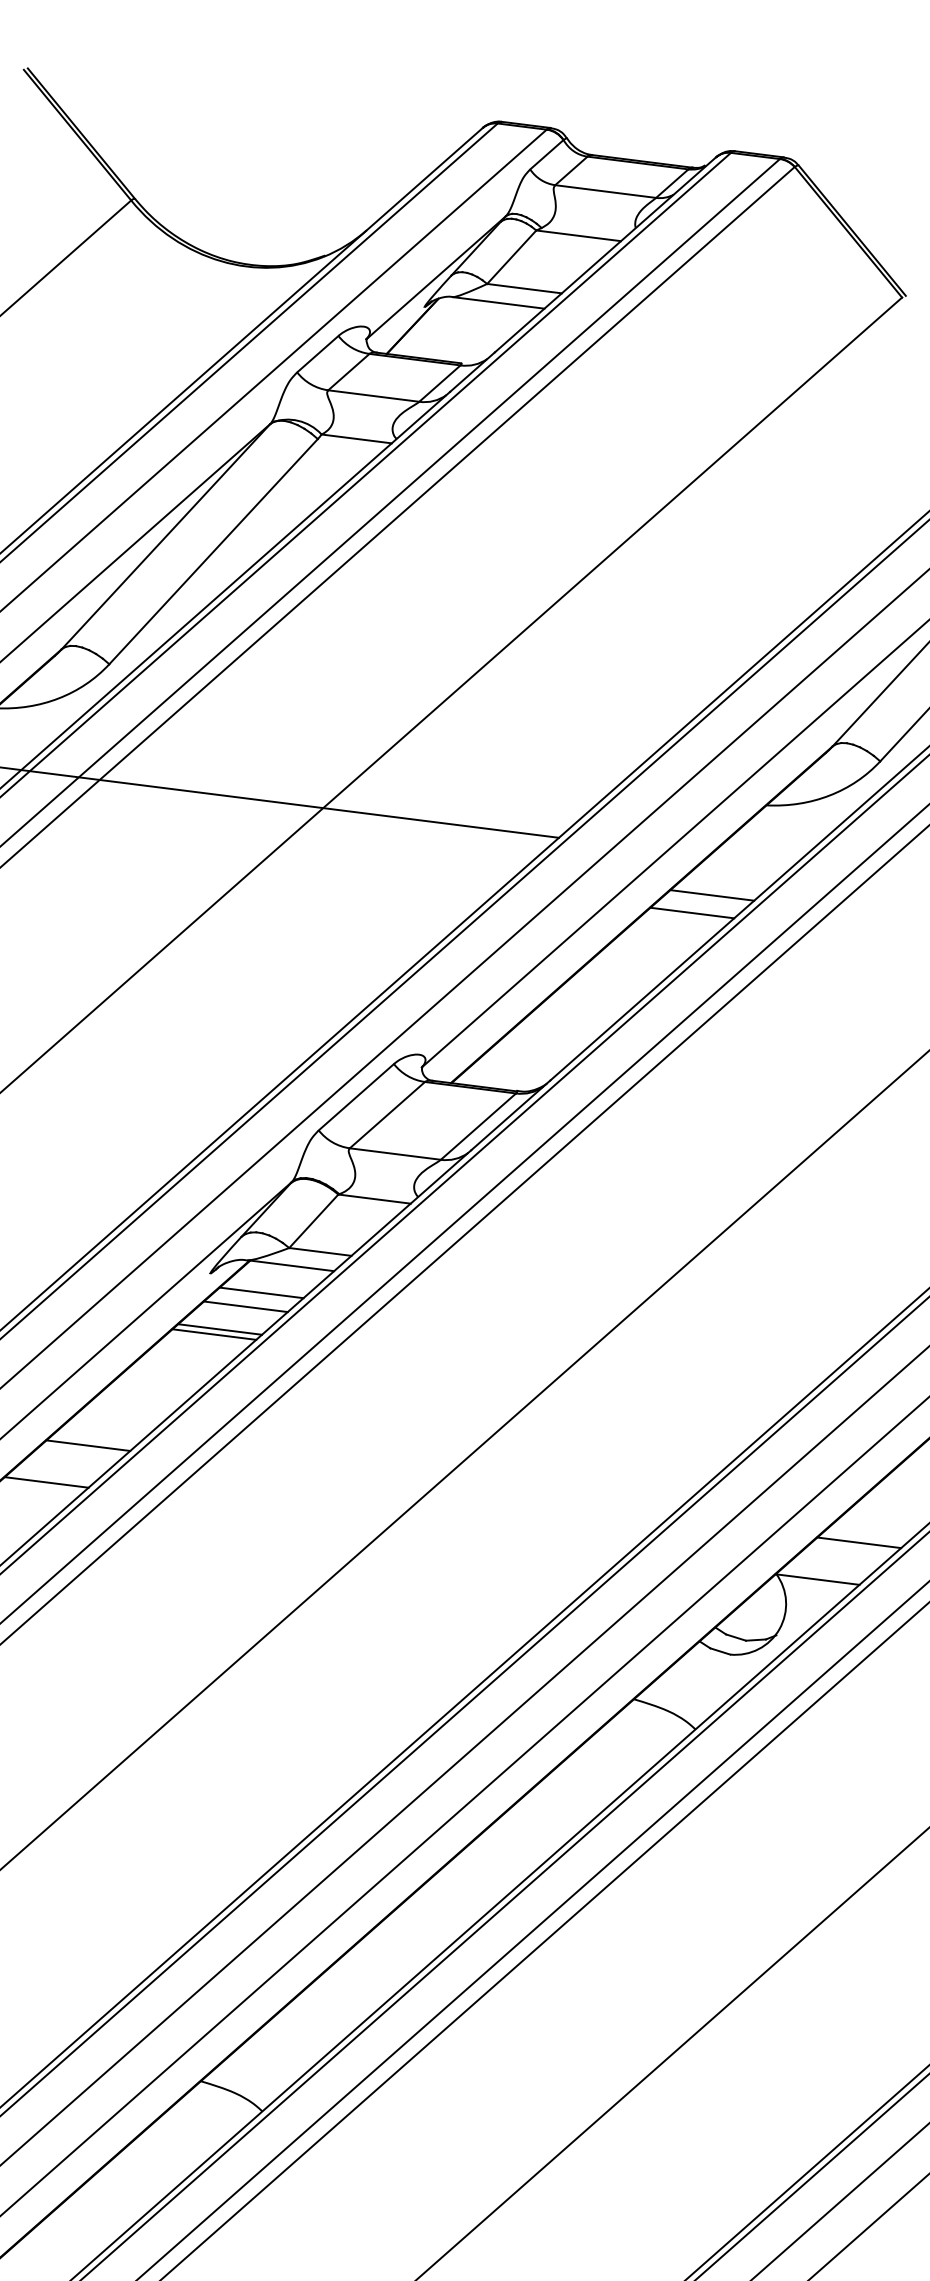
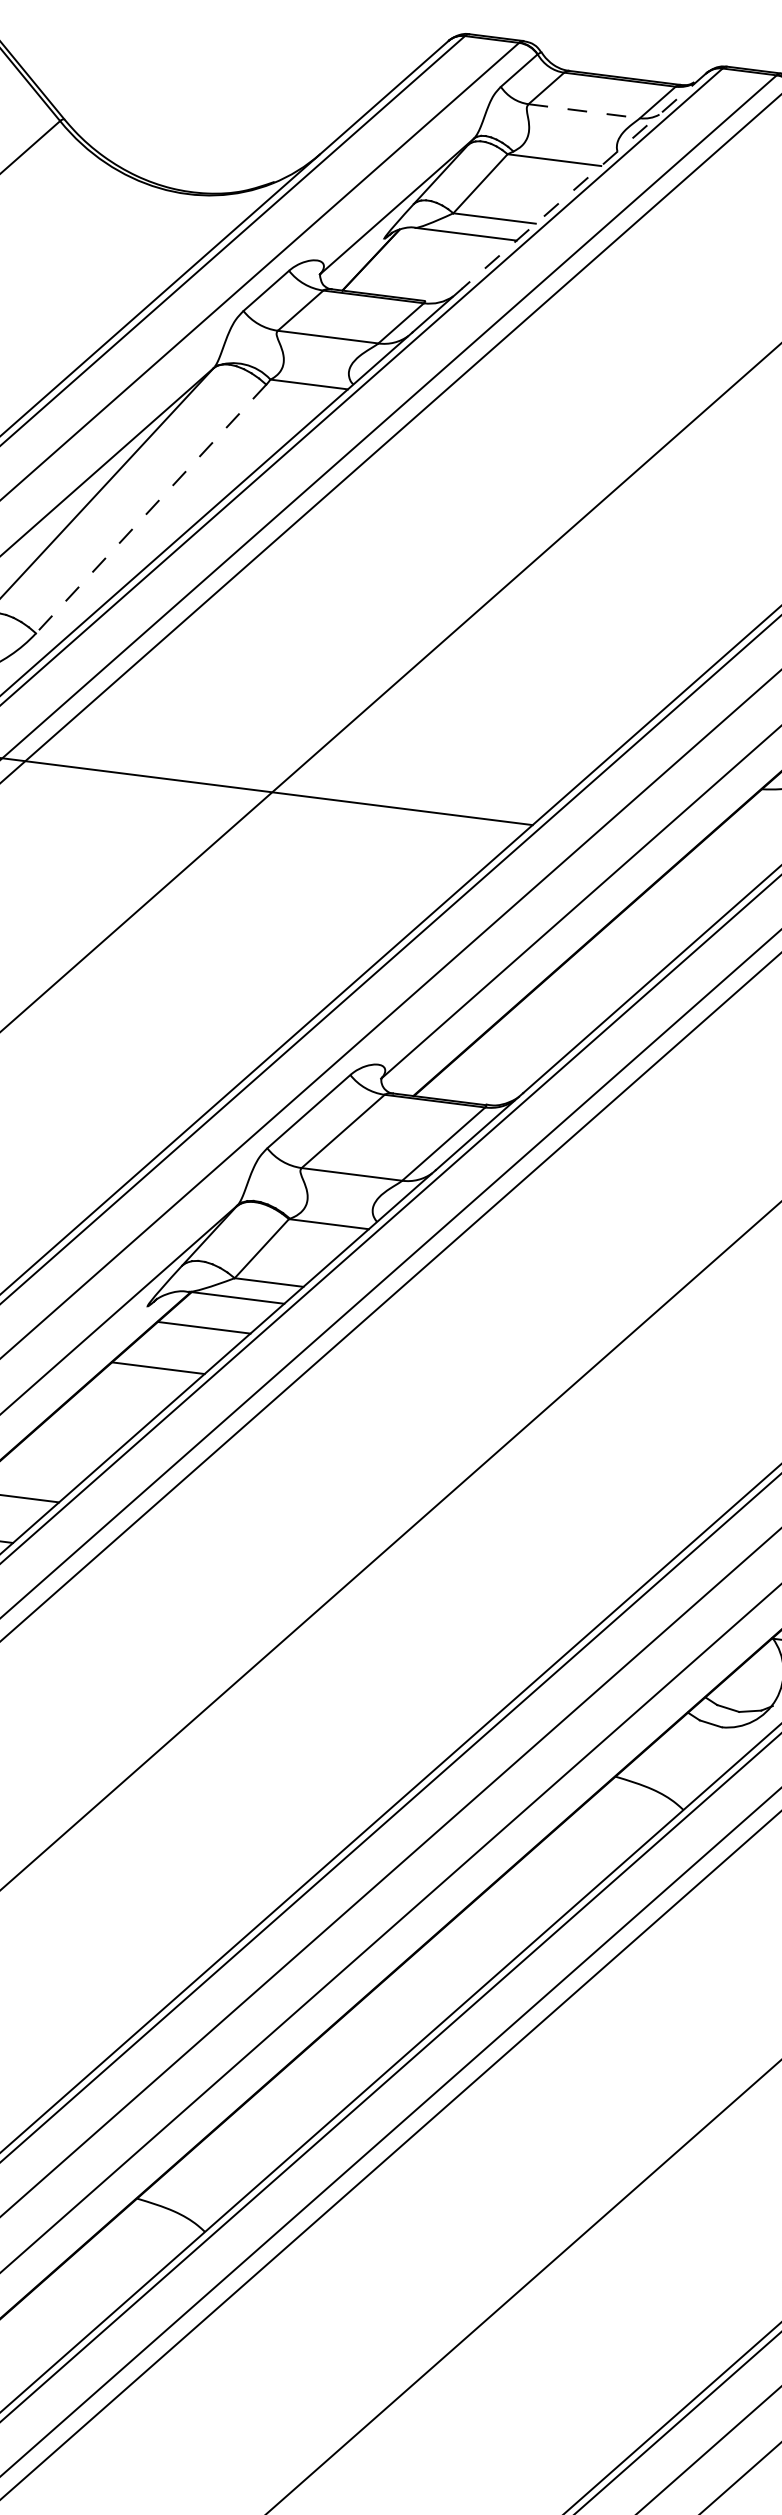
line: (605, 191) -> (584, 111), solid -> dashed
line: (605, 254) -> (584, 180), solid -> dashed
line: (213, 552) -> (151, 509), solid -> dashed
line: (712, 895) -> (702, 888), removed
line: (692, 912) -> (680, 907), removed
line: (245, 1306) -> (186, 1342), removed
line: (214, 1334) -> (152, 1373), removed

